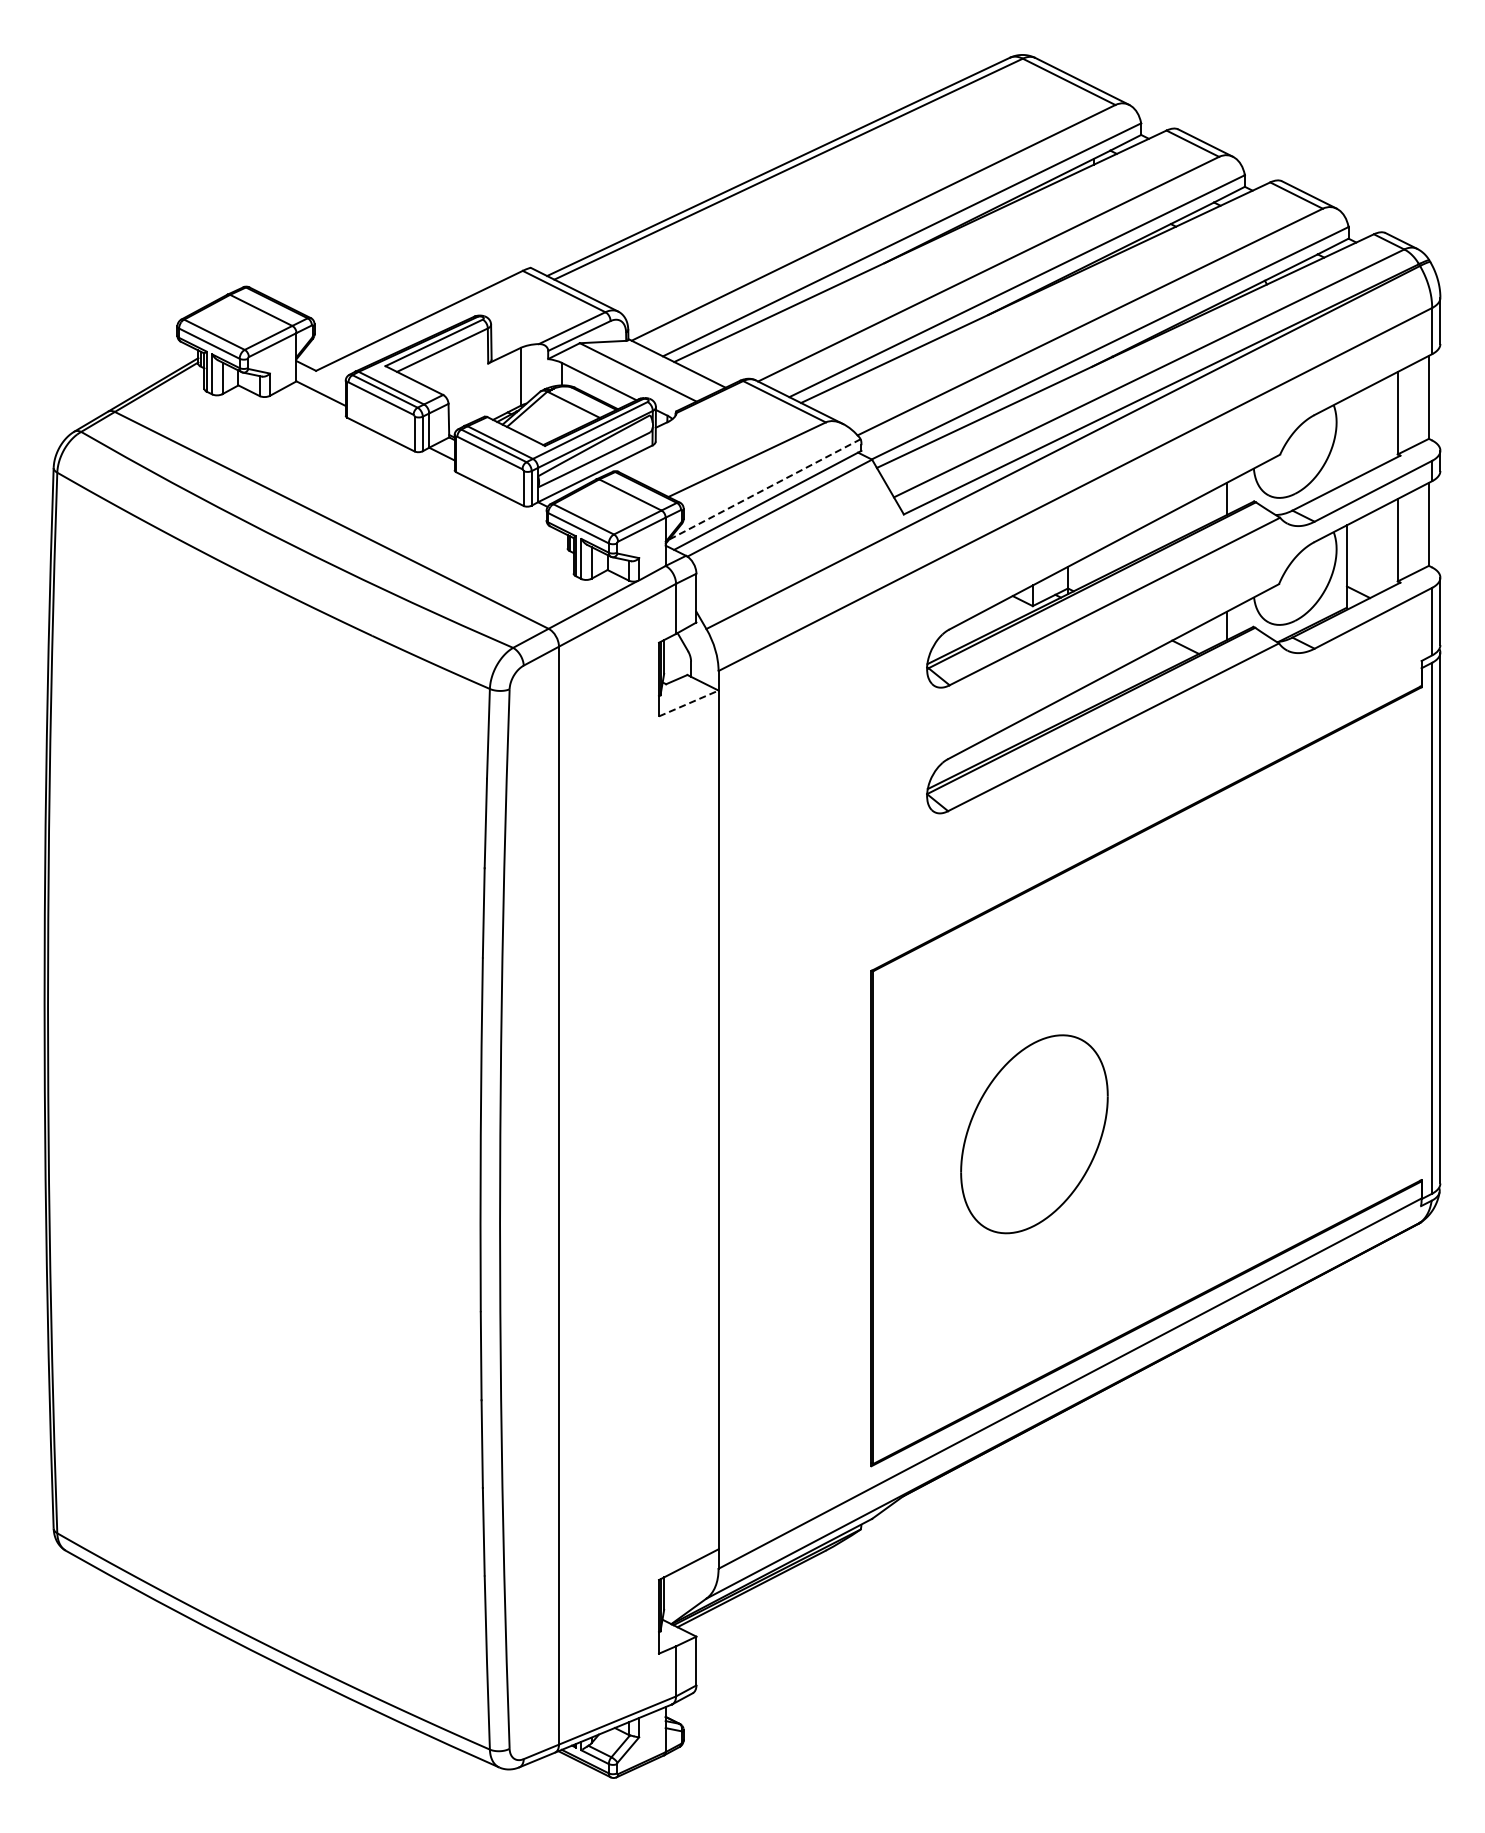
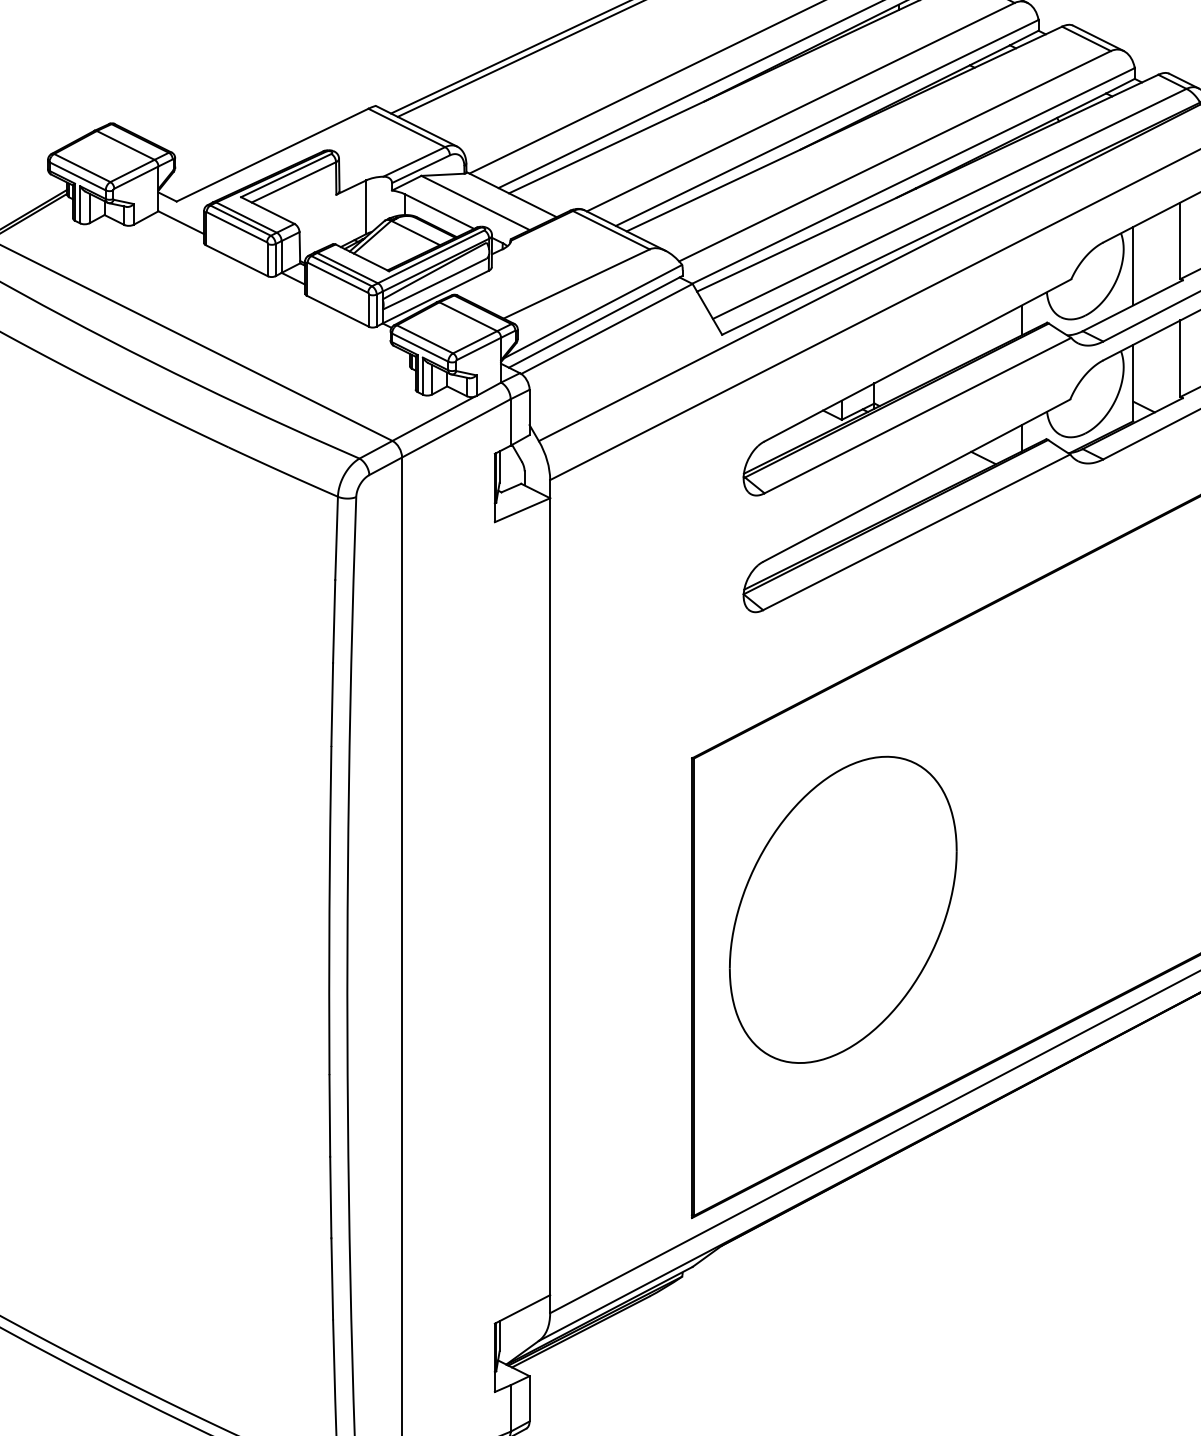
line: (1346, 440) -> (1132, 266), added
line: (764, 489) -> (592, 311), dashed -> solid
line: (689, 703) -> (523, 510), dashed -> solid
part: (1034, 1134) -> (843, 910), size x1.67

